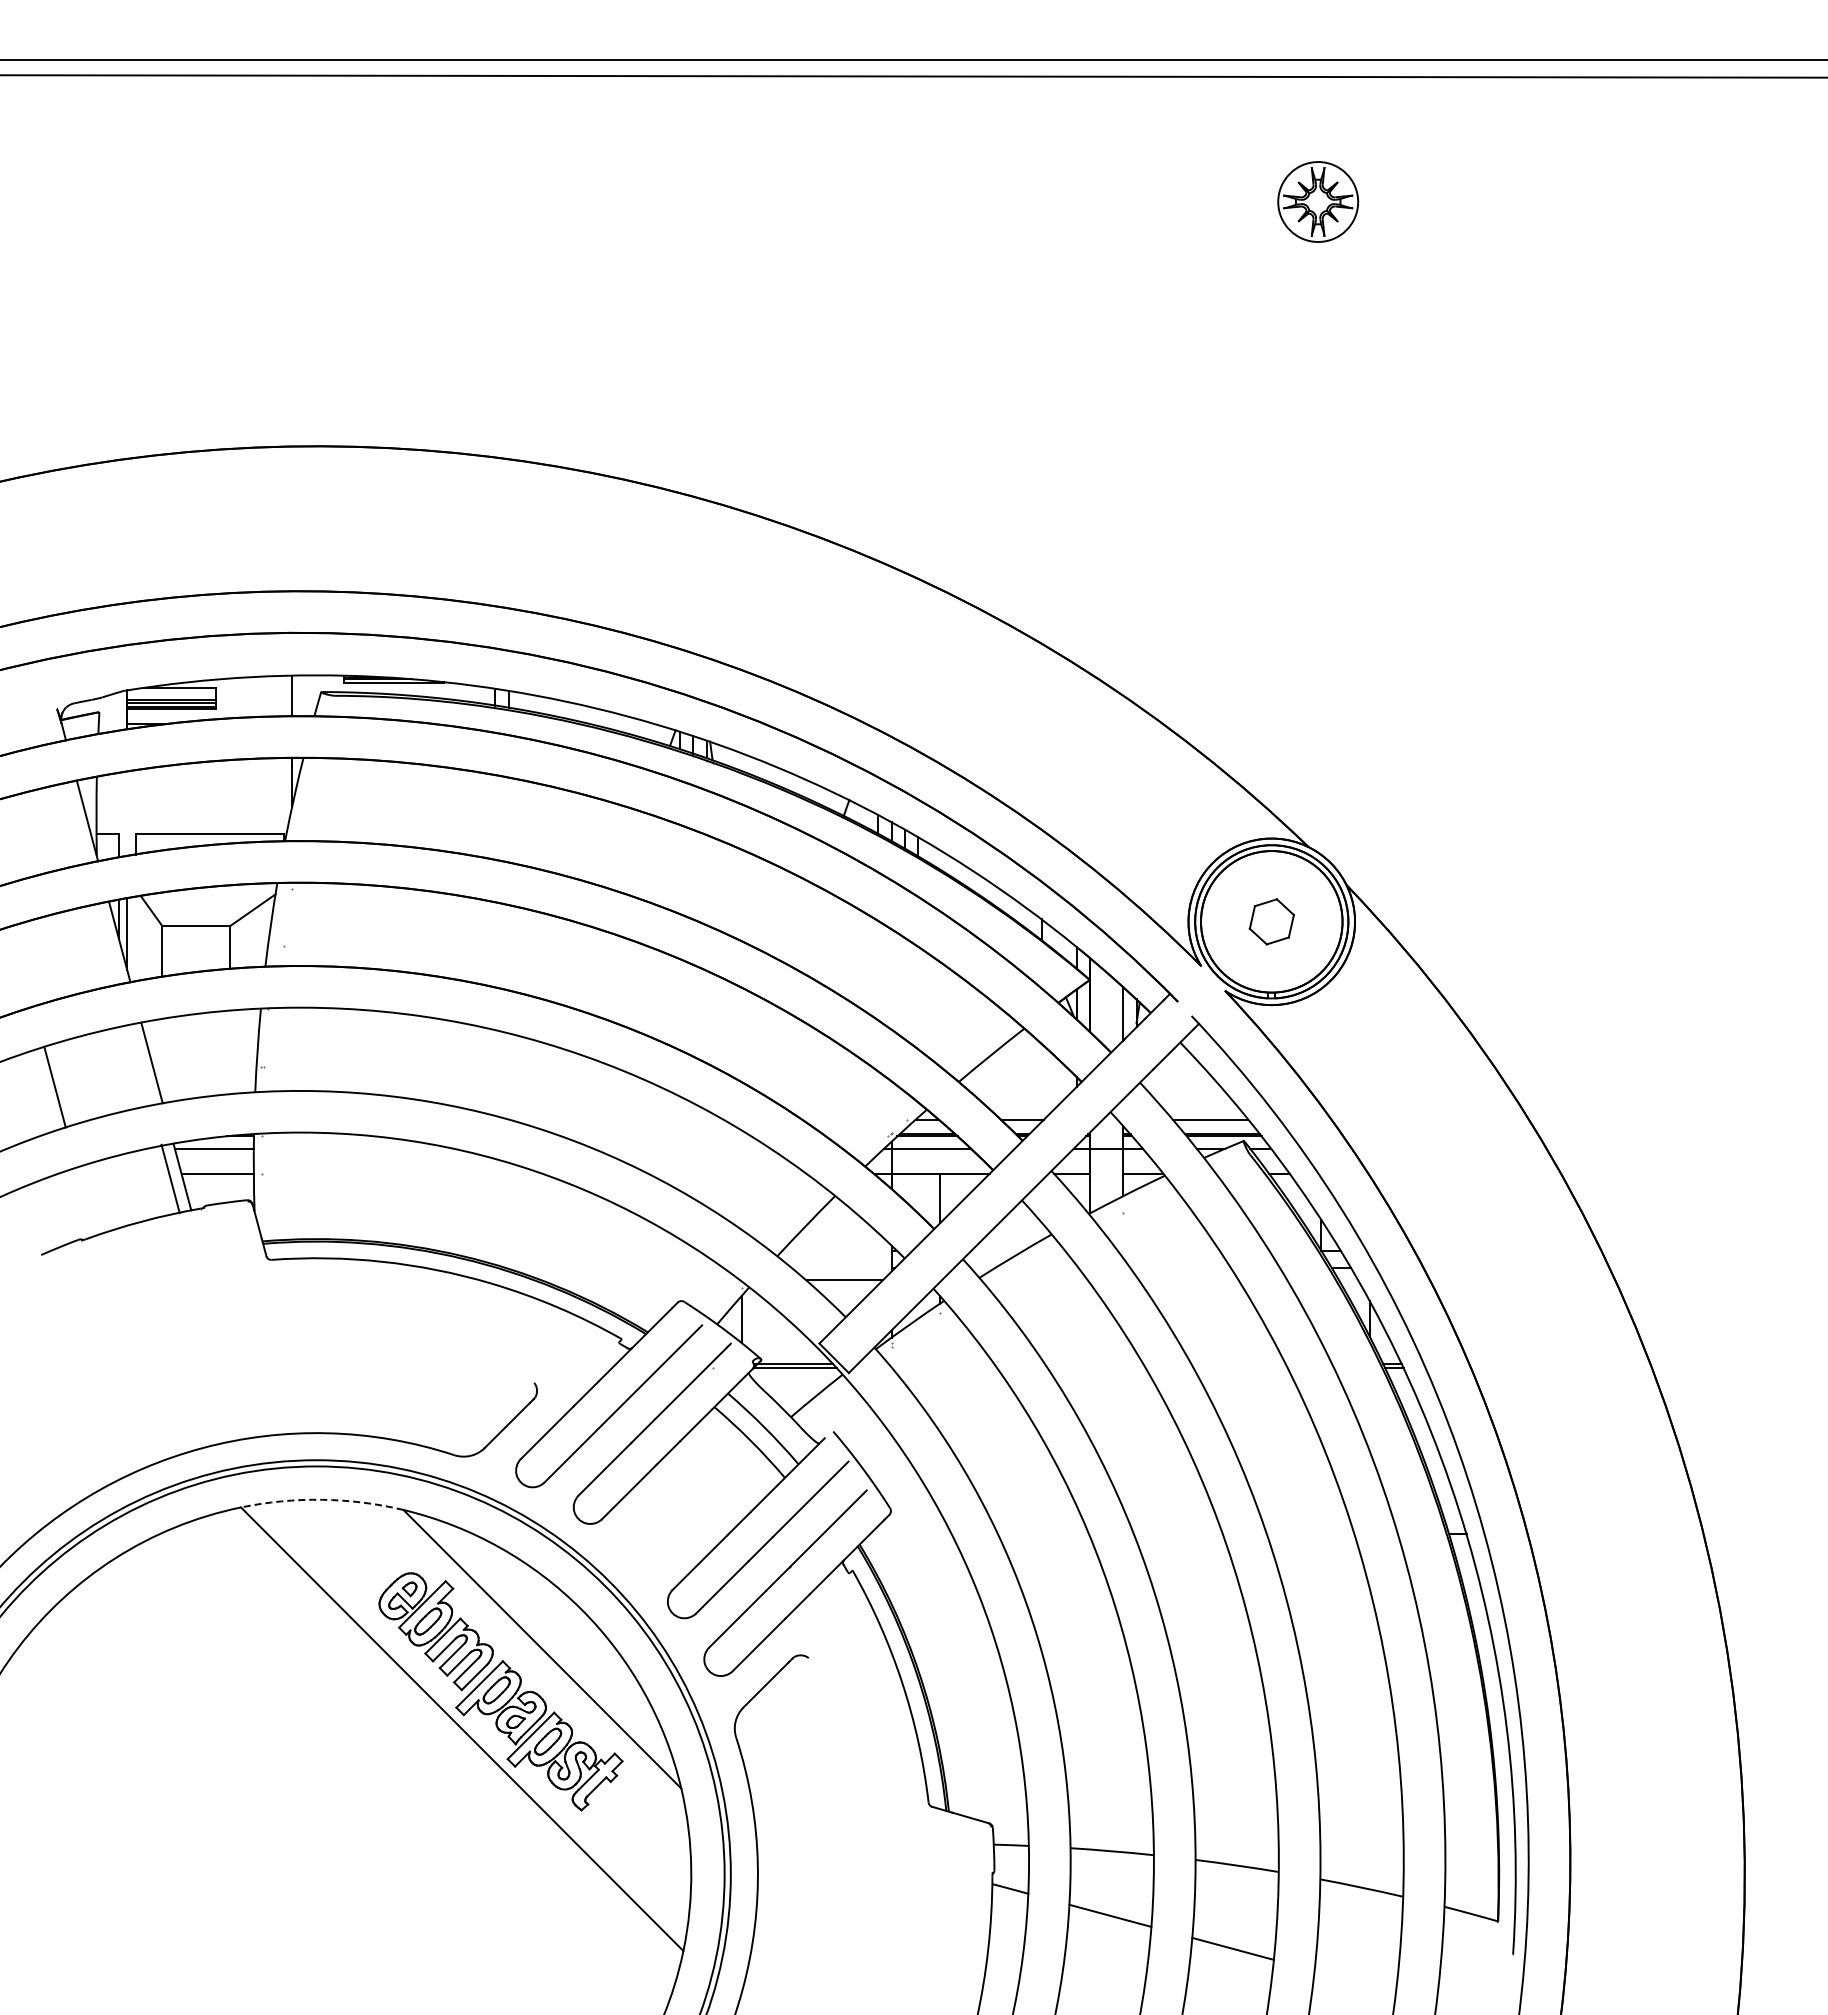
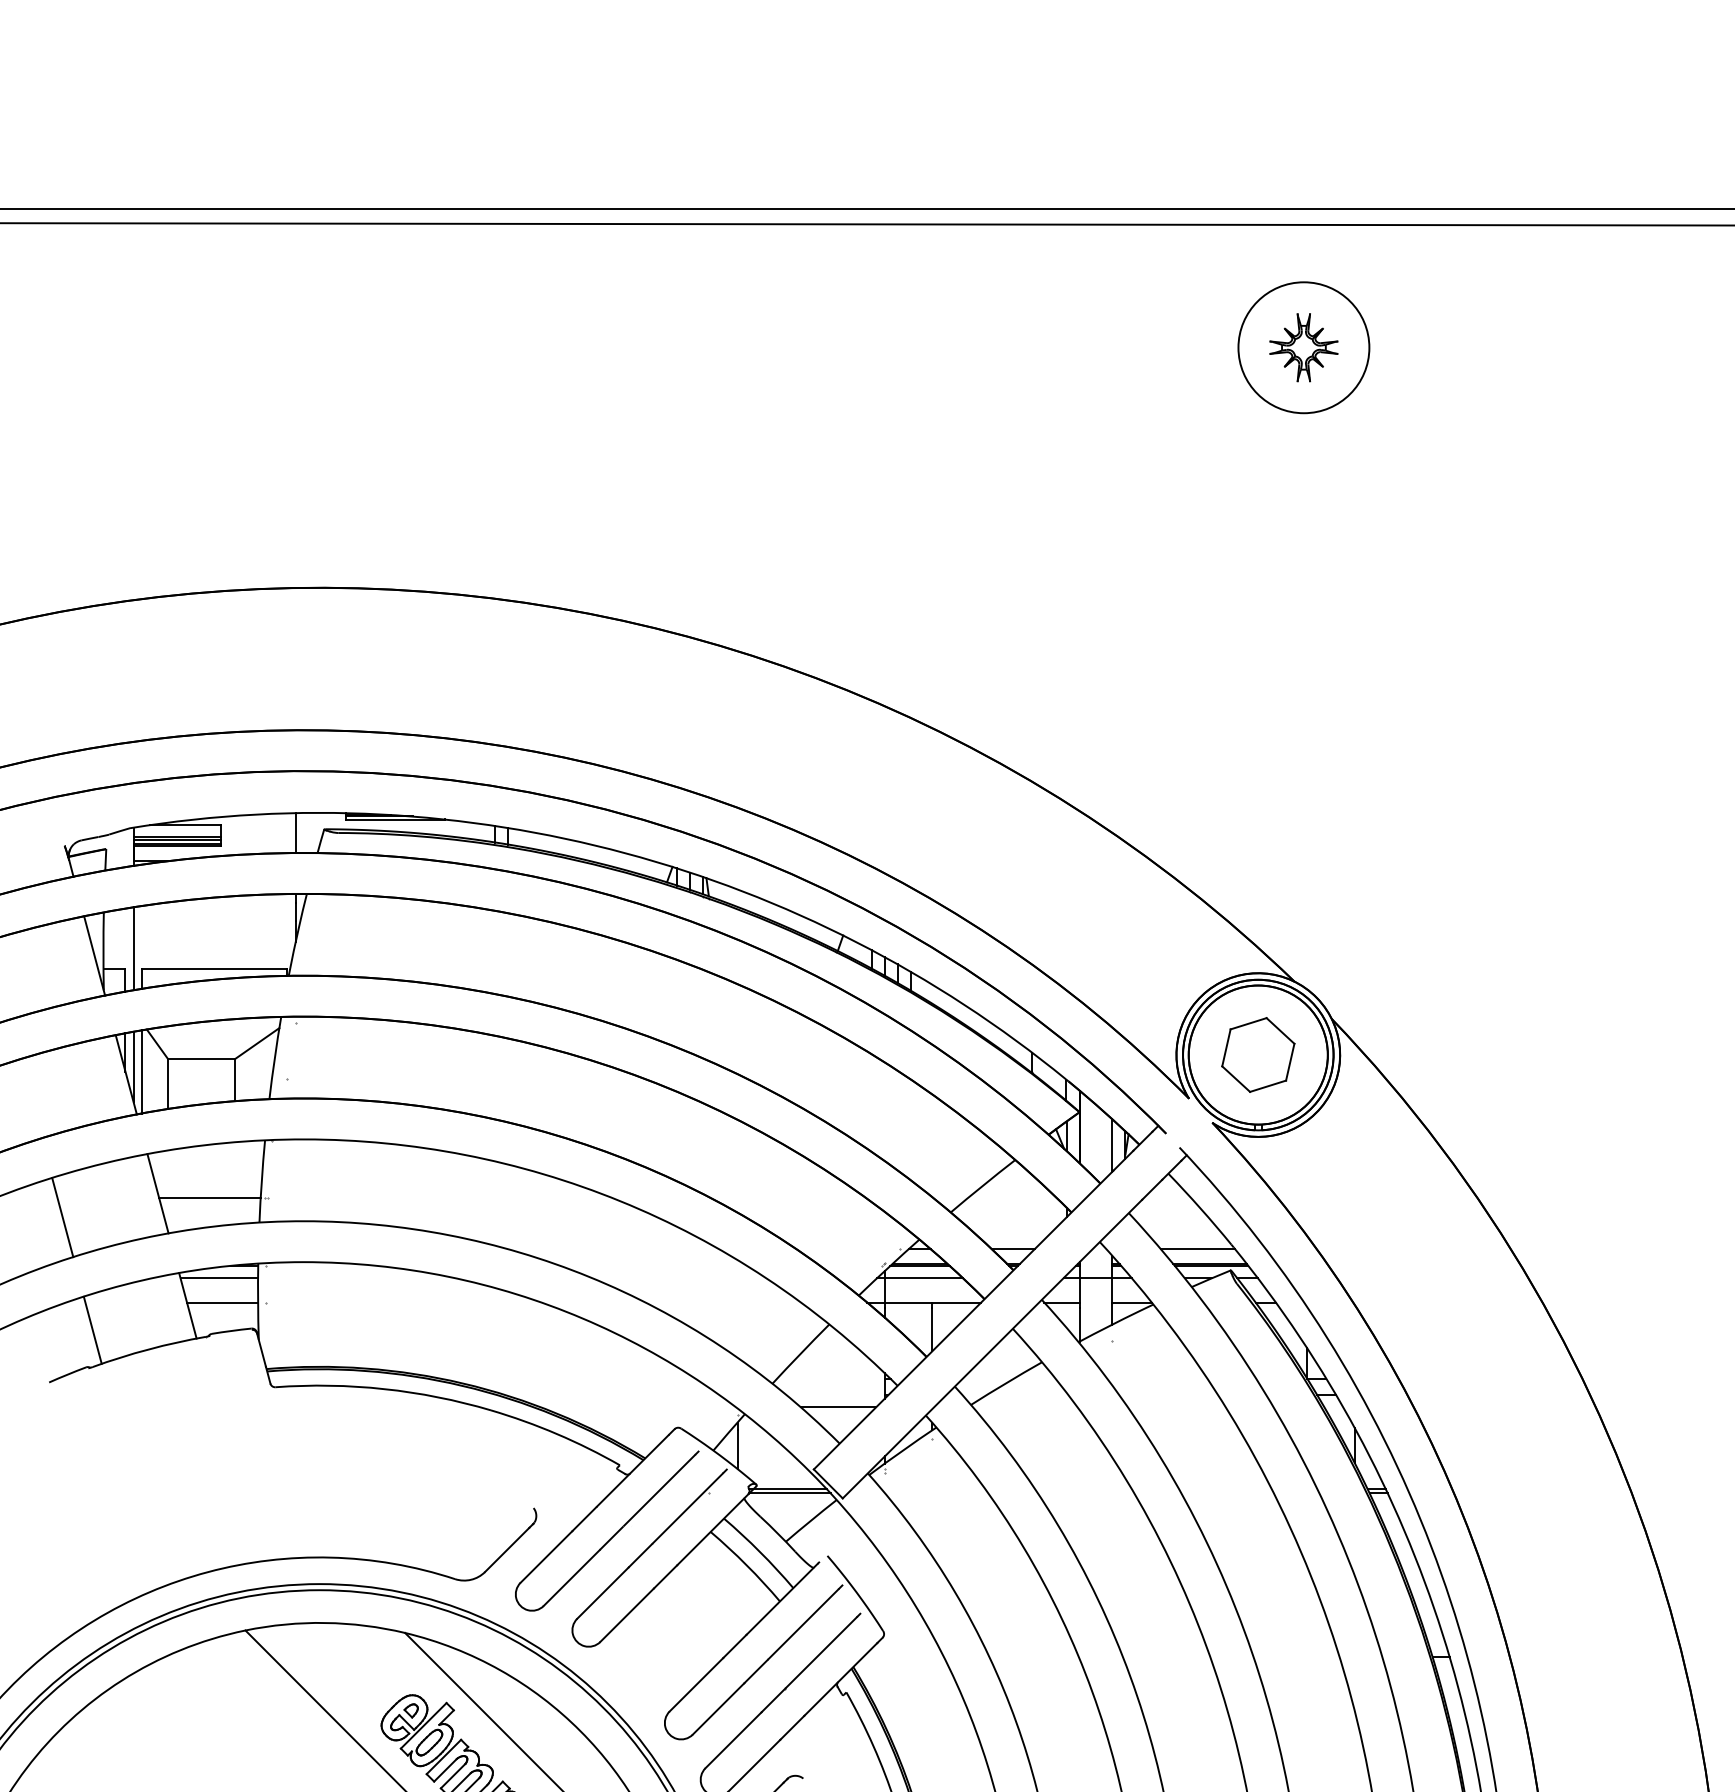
circle: (1317, 201) -> (1303, 347), size x1.67
line: (127, 813) -> (133, 948), added
part: (1271, 921) -> (1258, 1054), size x1.67
line: (135, 938) -> (141, 1071), added
line: (204, 1067) -> (209, 1198), added
line: (170, 1178) -> (92, 1329), moved
arc: (322, 1499) -> (325, 1622), dashed -> solid

